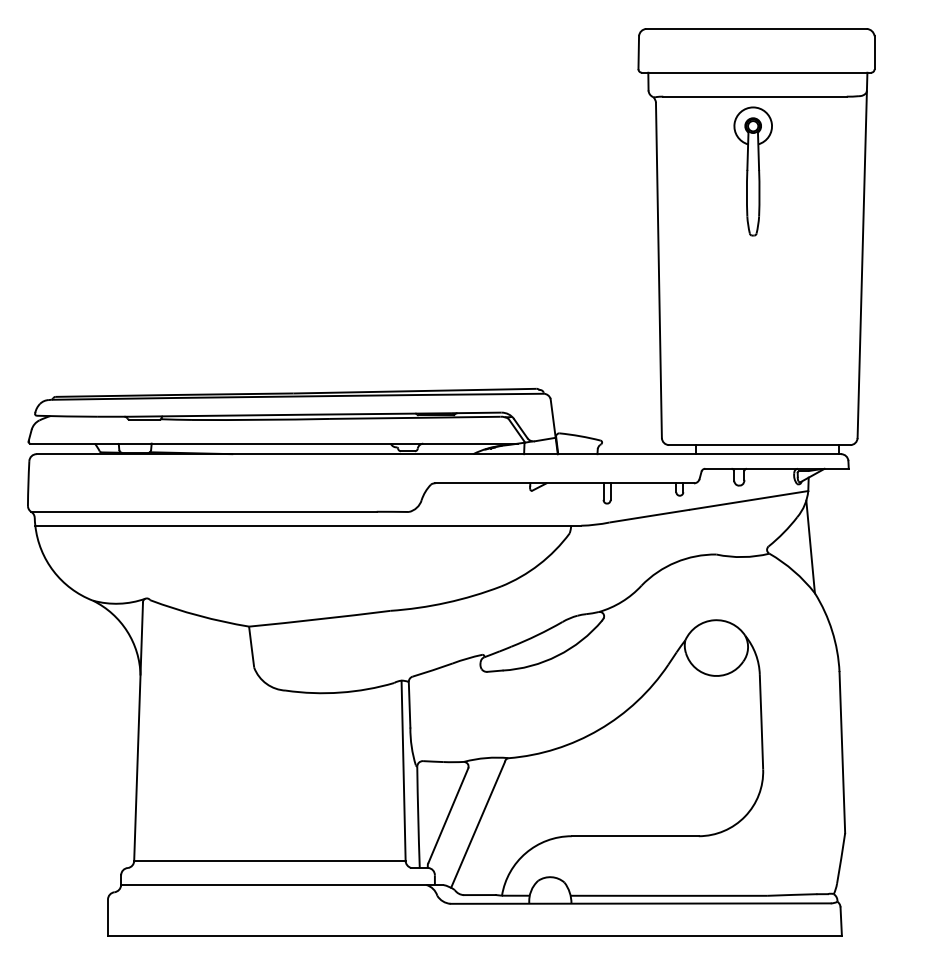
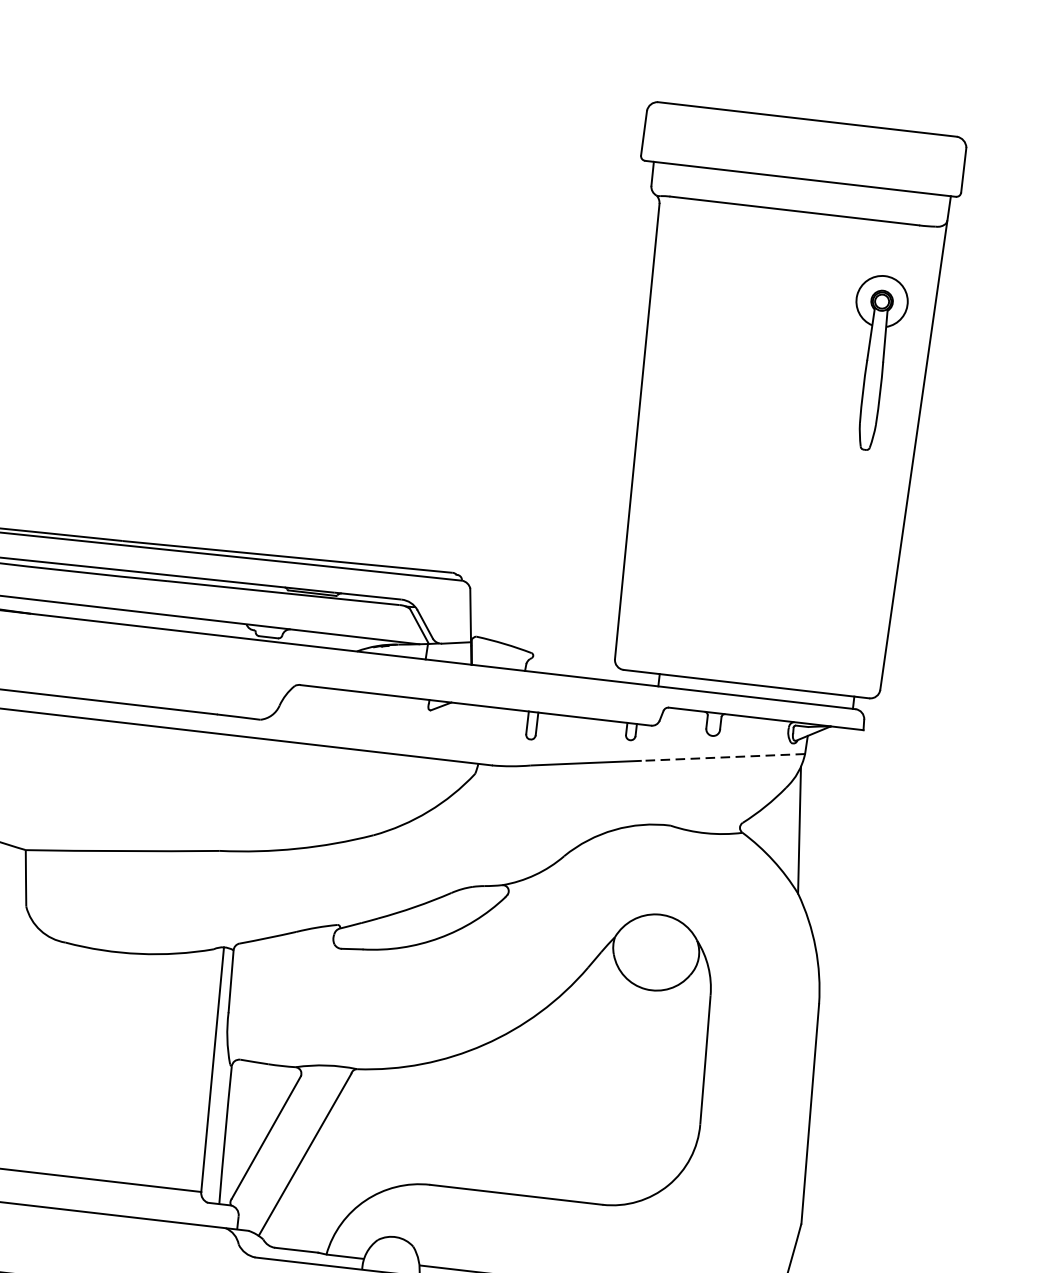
part: (752, 171) -> (874, 362), moved
line: (749, 500) -> (723, 757), solid -> dashed

